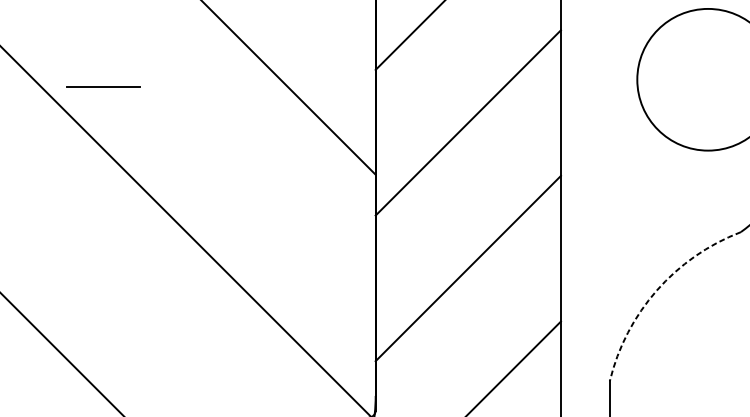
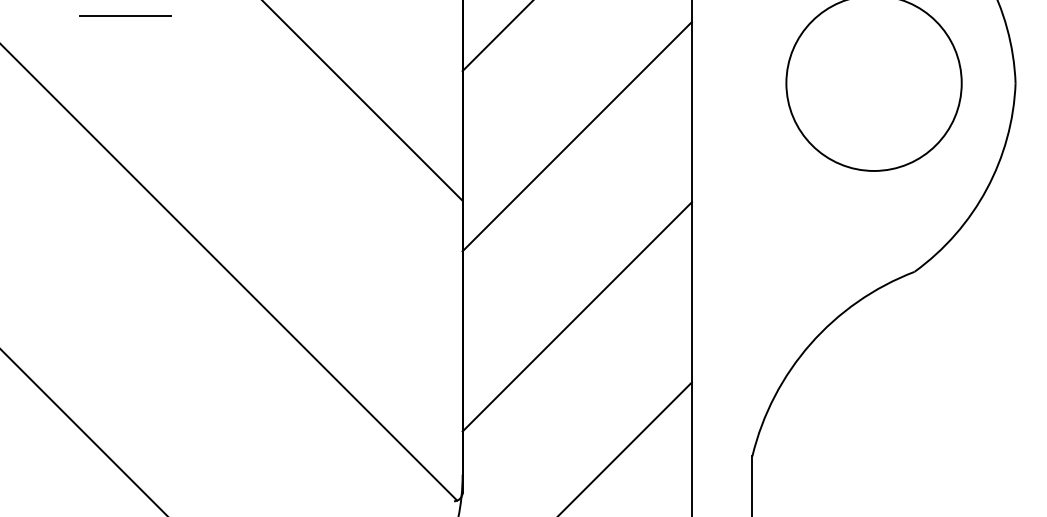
line: (103, 87) -> (125, 15), moved
arc: (656, 290) -> (810, 344), dashed -> solid

